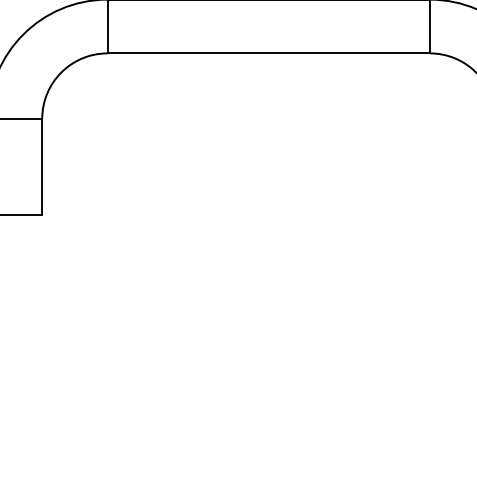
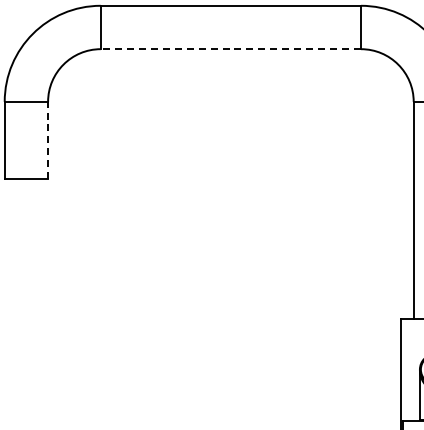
line: (268, 53) -> (230, 49), solid -> dashed
line: (42, 166) -> (48, 140), solid -> dashed

